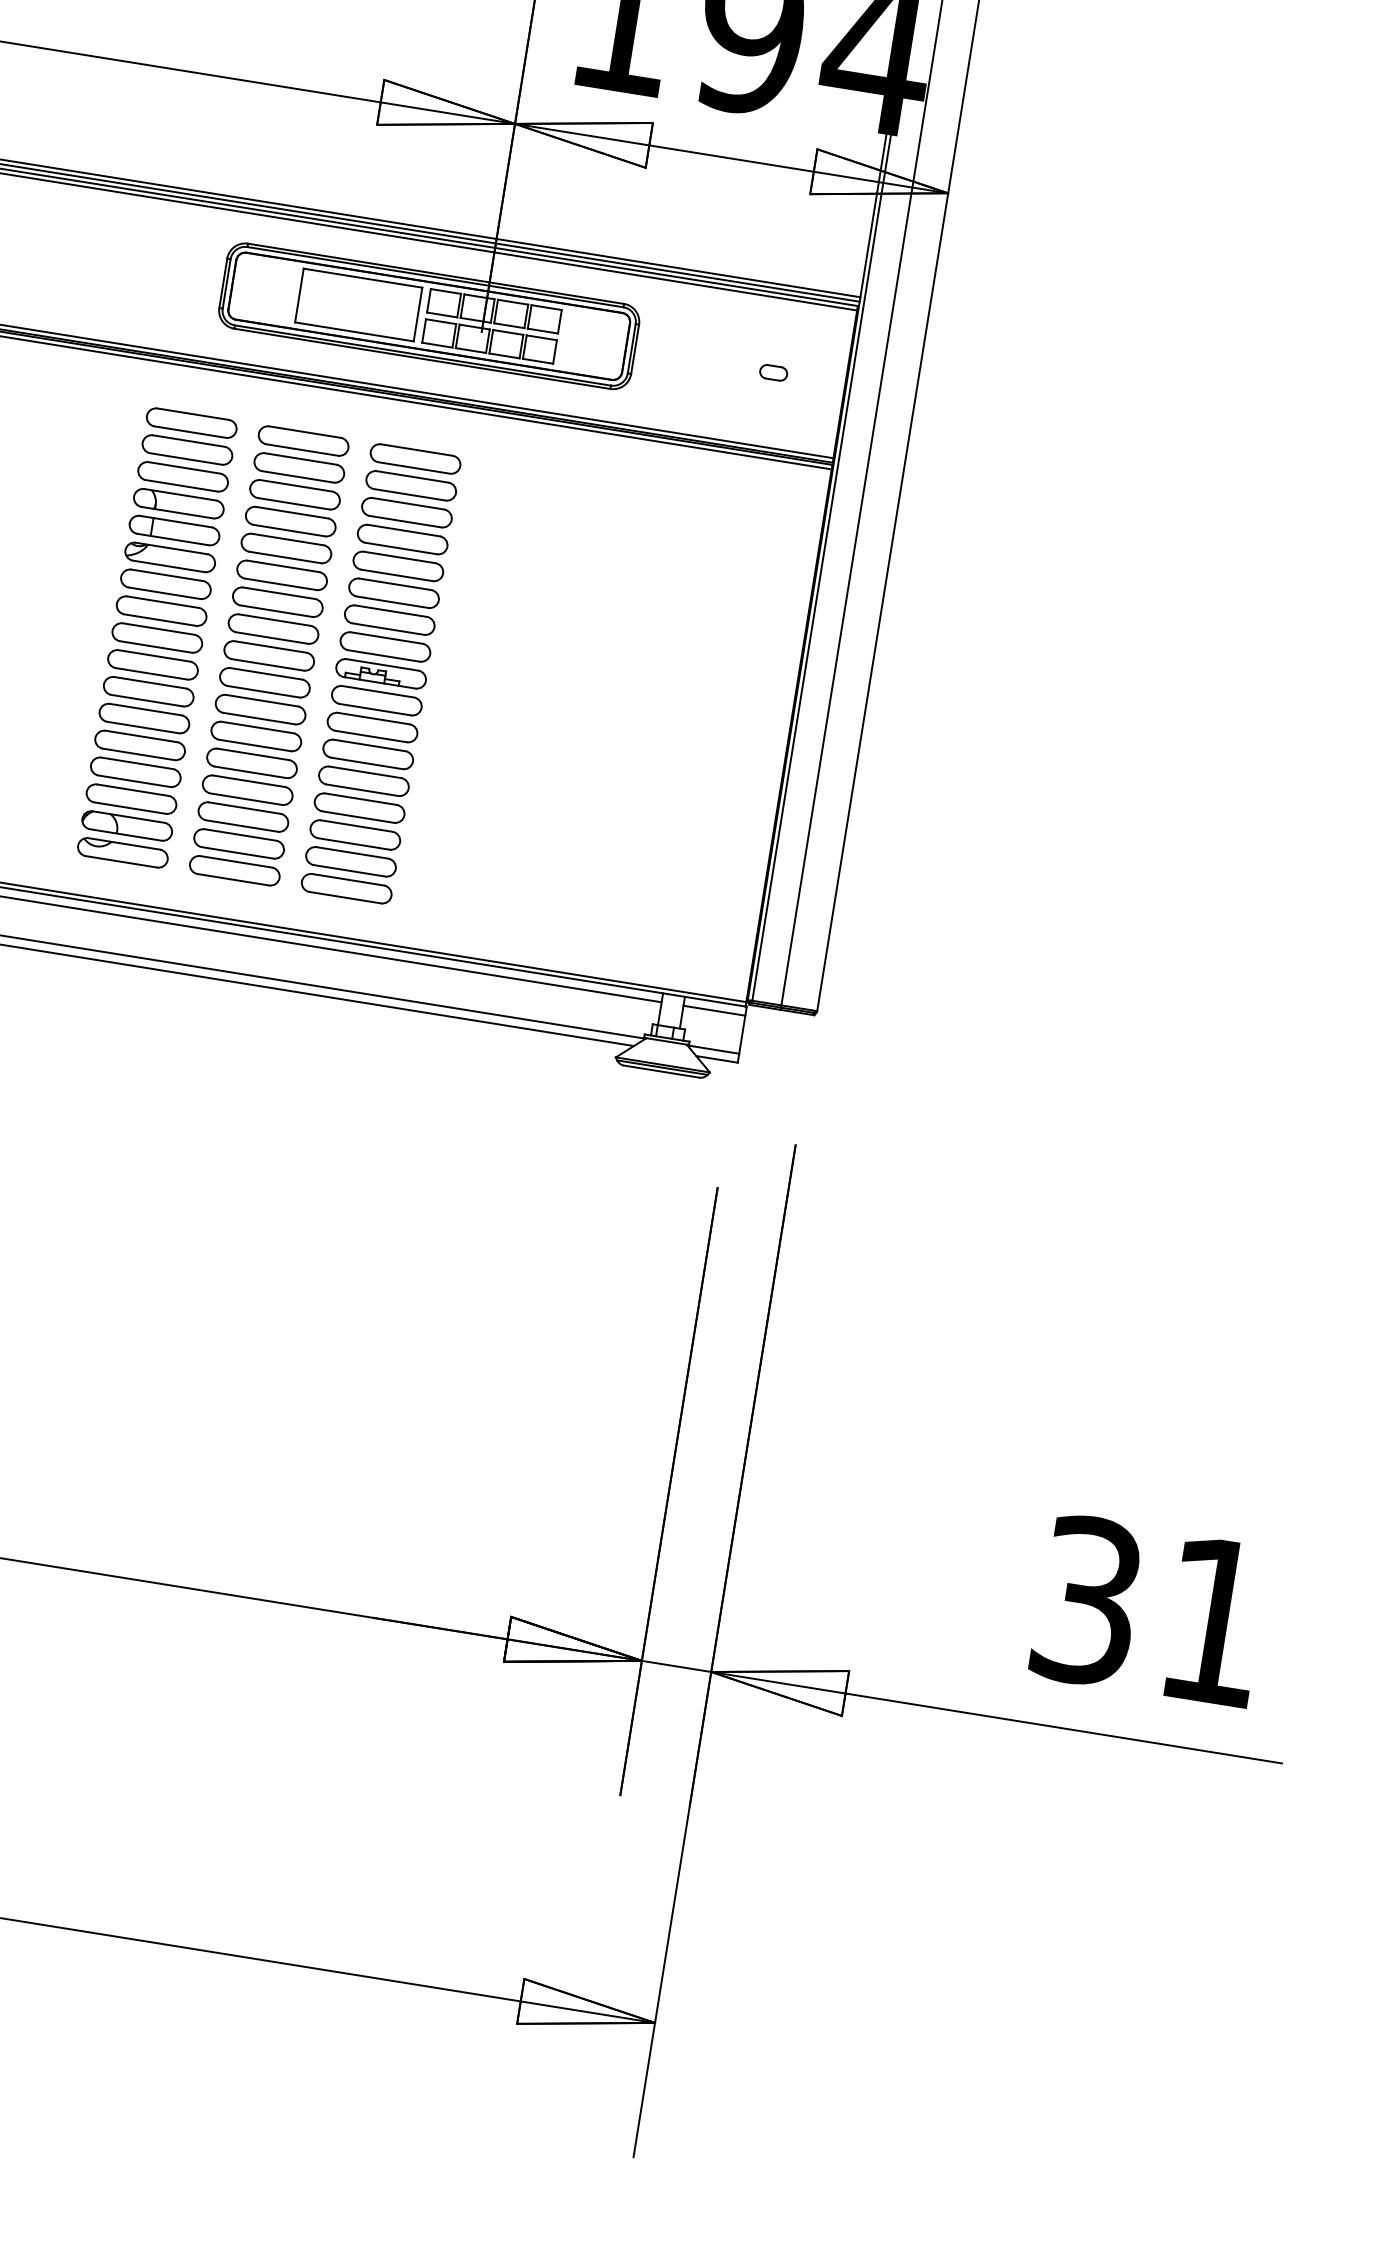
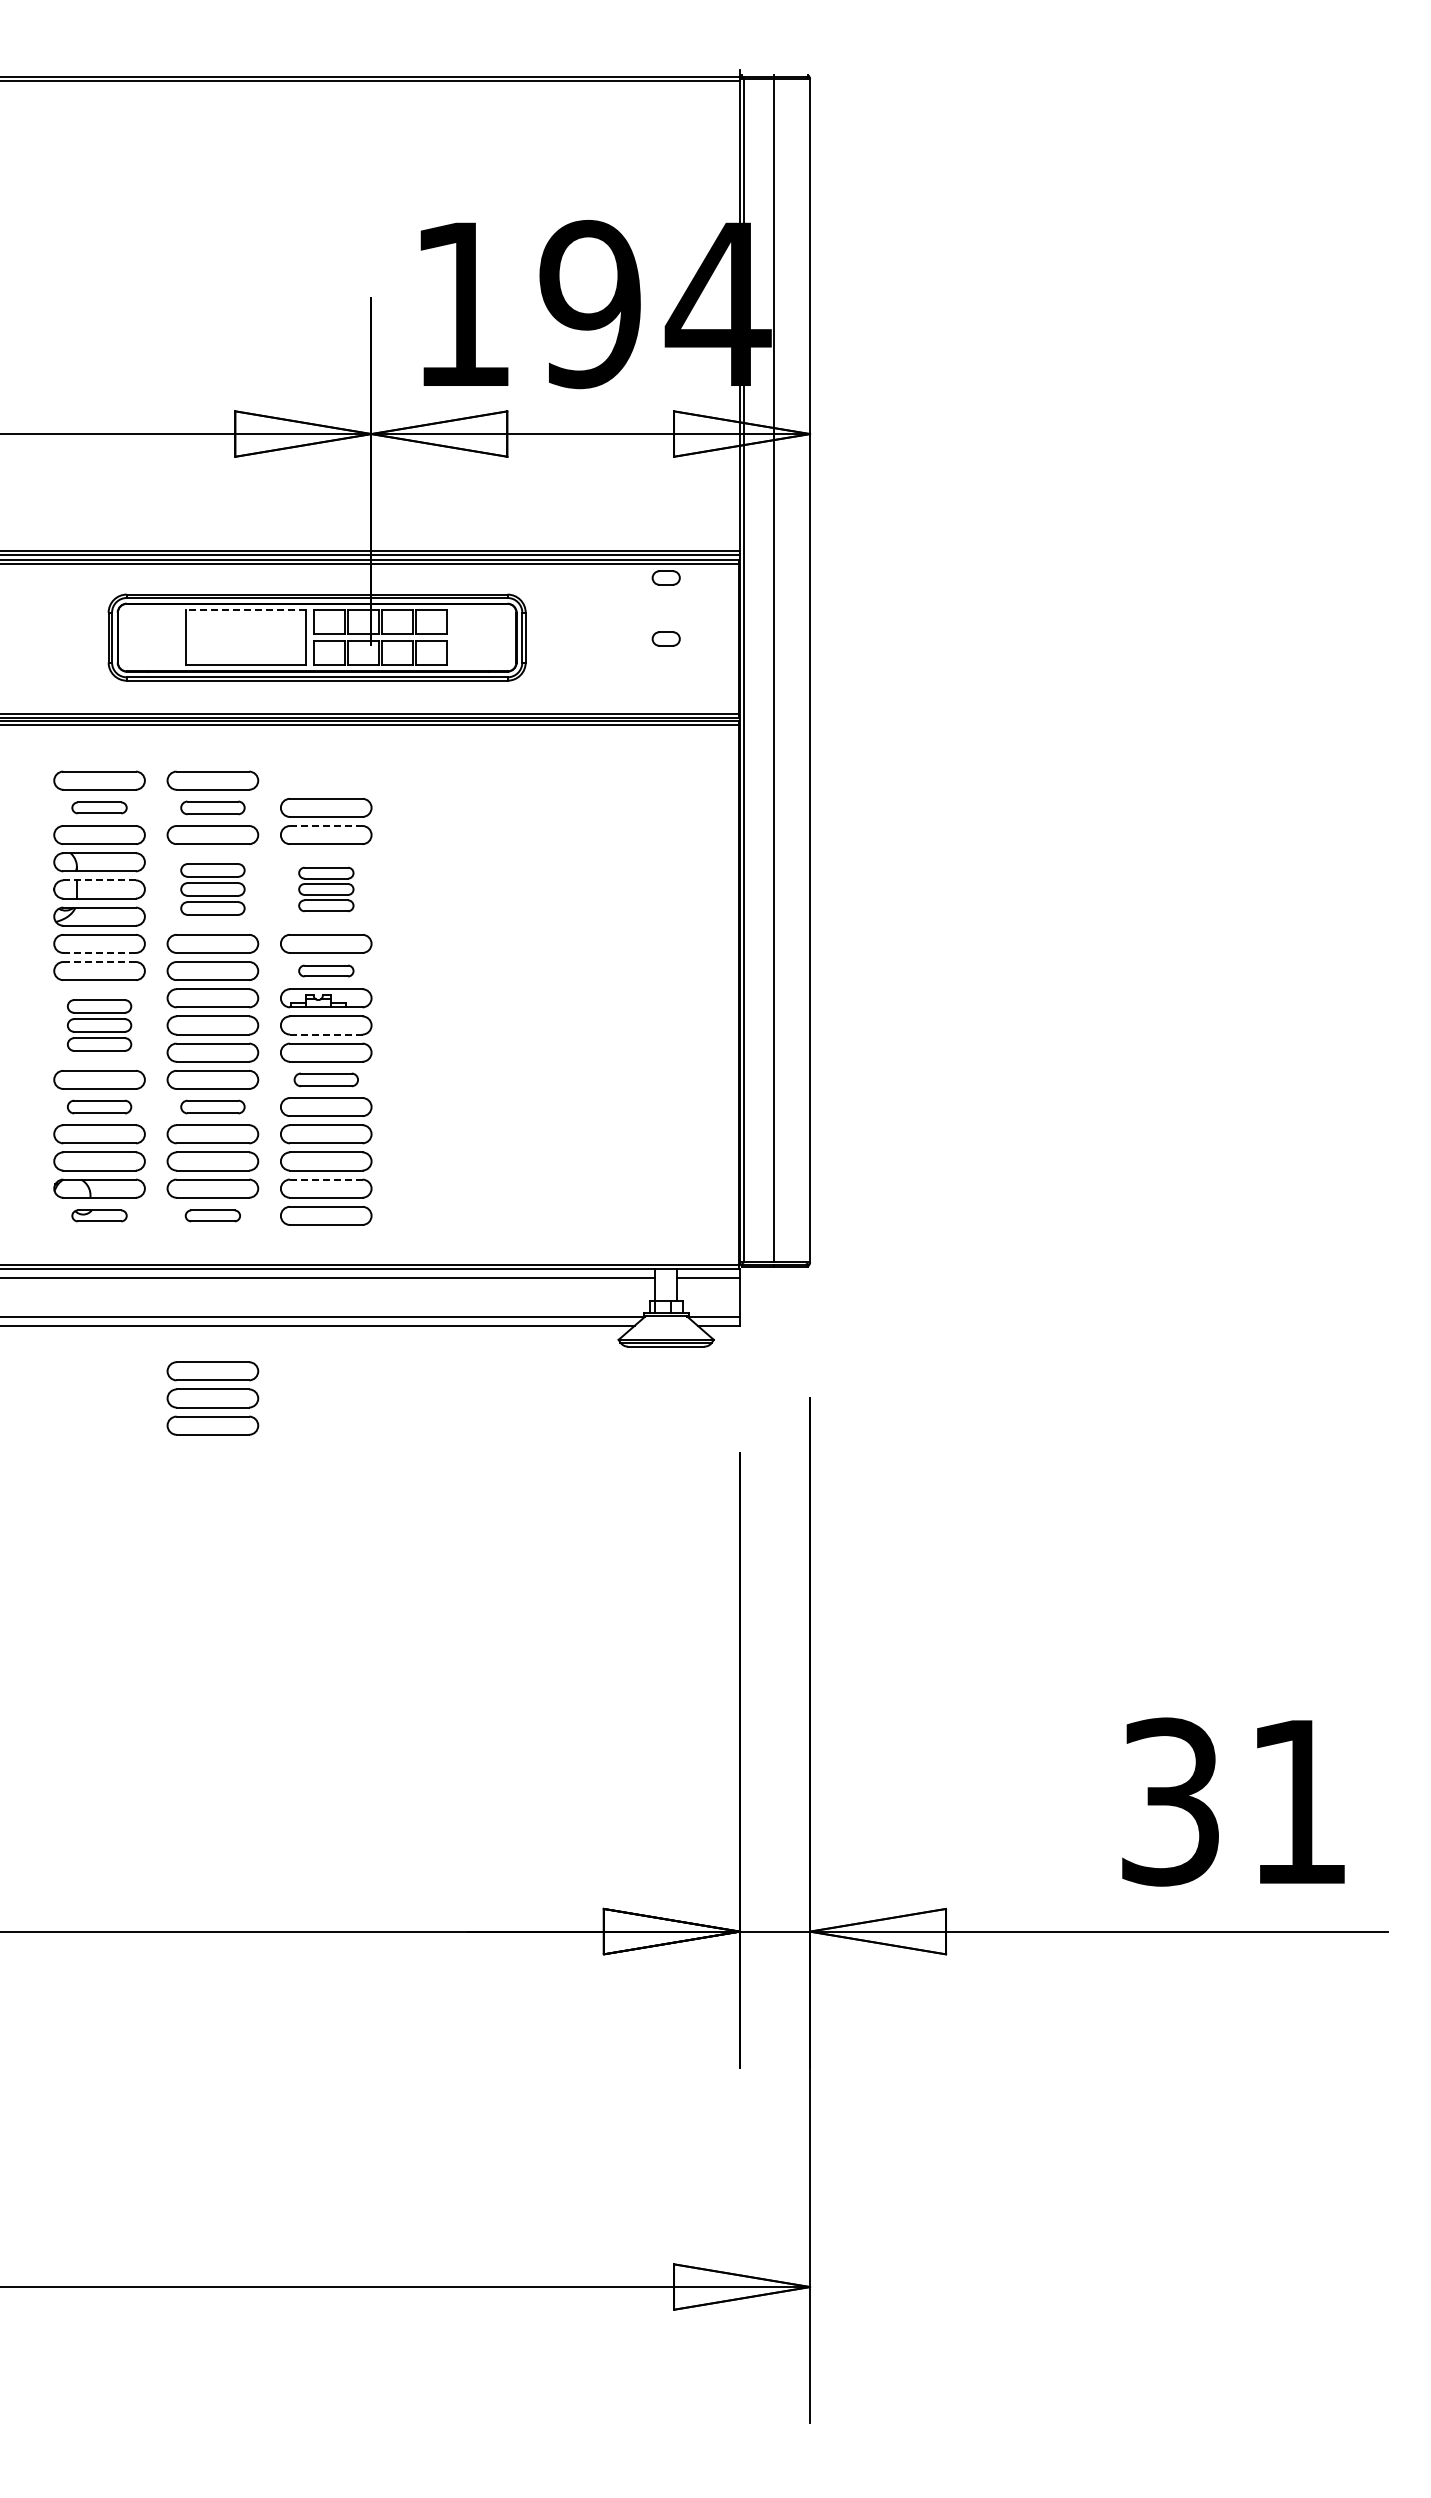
line: (362, 278) -> (245, 610), solid -> dashed
part: (782, 312) -> (665, 577), added
part: (187, 449) -> (99, 807), size x0.6
part: (415, 458) -> (326, 780), removed
part: (299, 467) -> (212, 807), size x0.7
line: (408, 504) -> (326, 826), solid -> dashed
line: (176, 521) -> (100, 880), solid -> dashed
part: (286, 548) -> (212, 889), size x0.7
part: (398, 566) -> (326, 889), size x0.6
line: (164, 592) -> (99, 952), solid -> dashed
line: (163, 602) -> (100, 962), solid -> dashed
part: (385, 646) -> (326, 970), size x0.6
part: (152, 664) -> (99, 1025), size x0.7
line: (374, 709) -> (325, 1034), solid -> dashed
part: (140, 744) -> (99, 1106), size x0.7
part: (368, 754) -> (326, 1079), size x0.7
part: (251, 762) -> (212, 1106), size x0.7
part: (122, 852) -> (99, 1215), size x0.6
line: (352, 852) -> (326, 1179), solid -> dashed
part: (234, 870) -> (212, 1215), size x0.6
part: (205, 1051) -> (212, 1398), added

